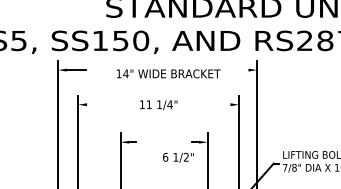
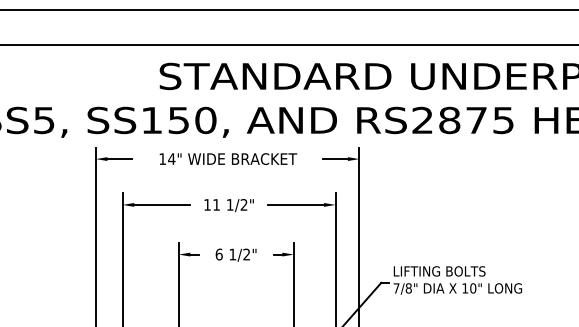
line: (238, 70) -> (334, 159), added
text: (168, 73) -> (228, 158), moved
line: (107, 104) -> (161, 204), added
text: (169, 104) -> (243, 204), 1/4" -> 1/2"
line: (208, 104) -> (295, 204), added
text: (177, 157) -> (235, 254), moved

